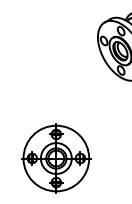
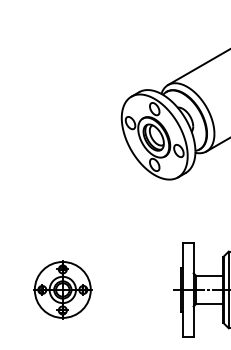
part: (56, 158) -> (62, 289), size x0.6

